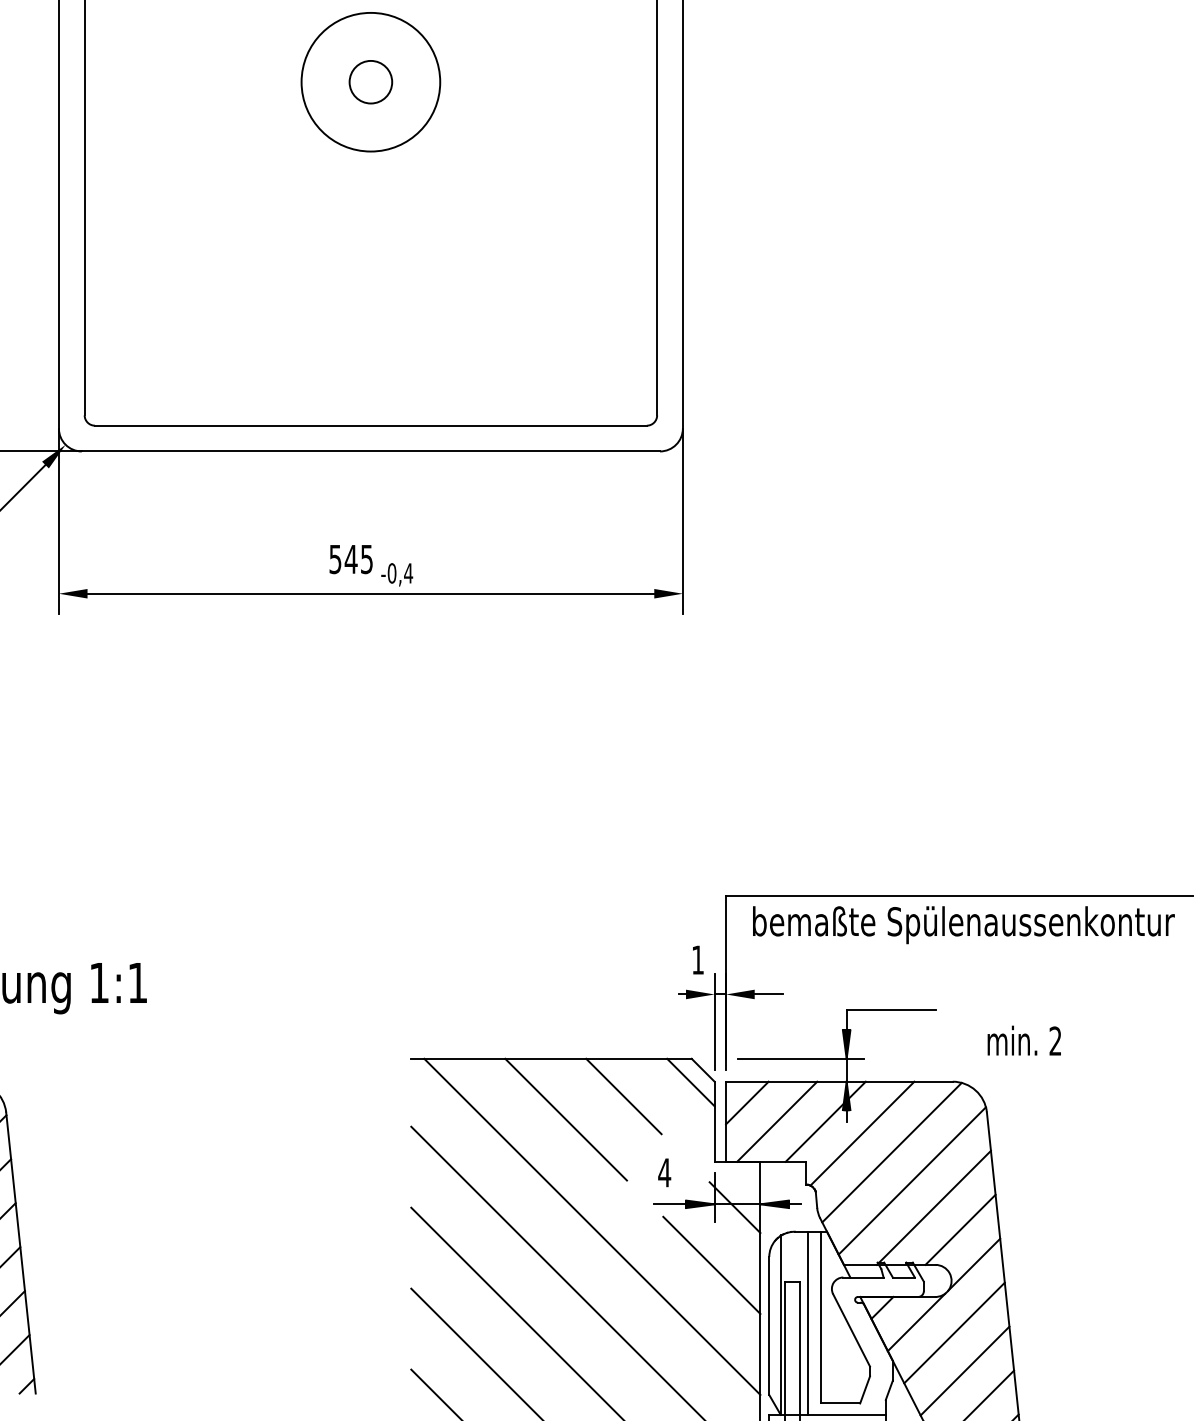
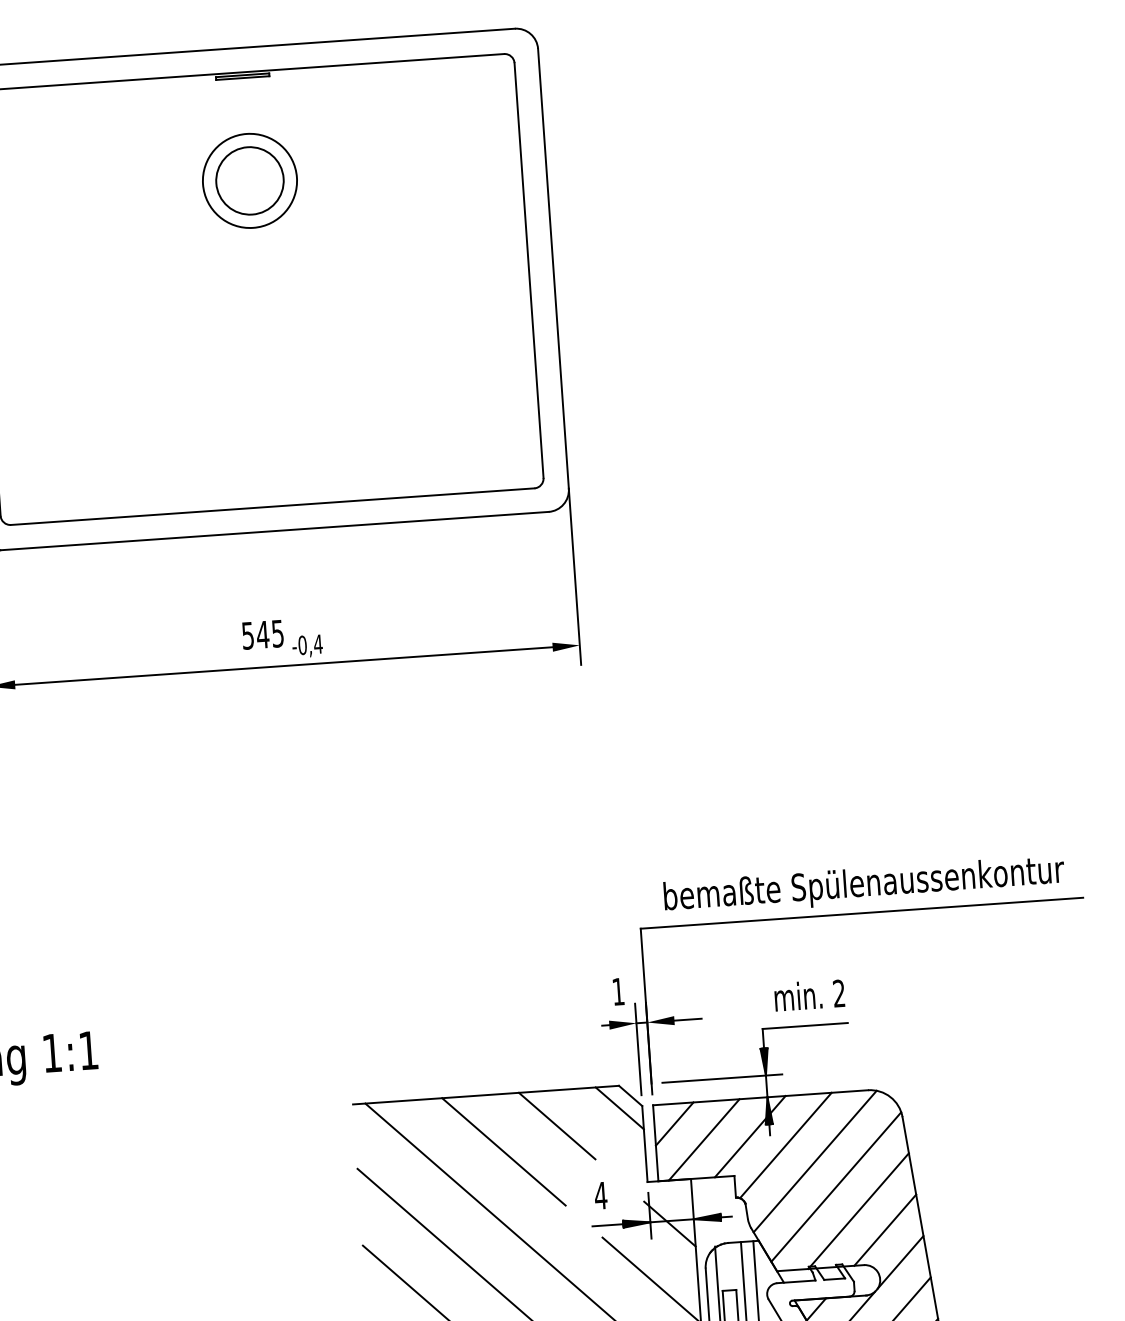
circle: (370, 81) -> (249, 180), size x0.71
circle: (370, 81) -> (249, 180), size x1.67
text: (963, 925) -> (864, 886), moved
text: (1023, 1040) -> (808, 995), moved

